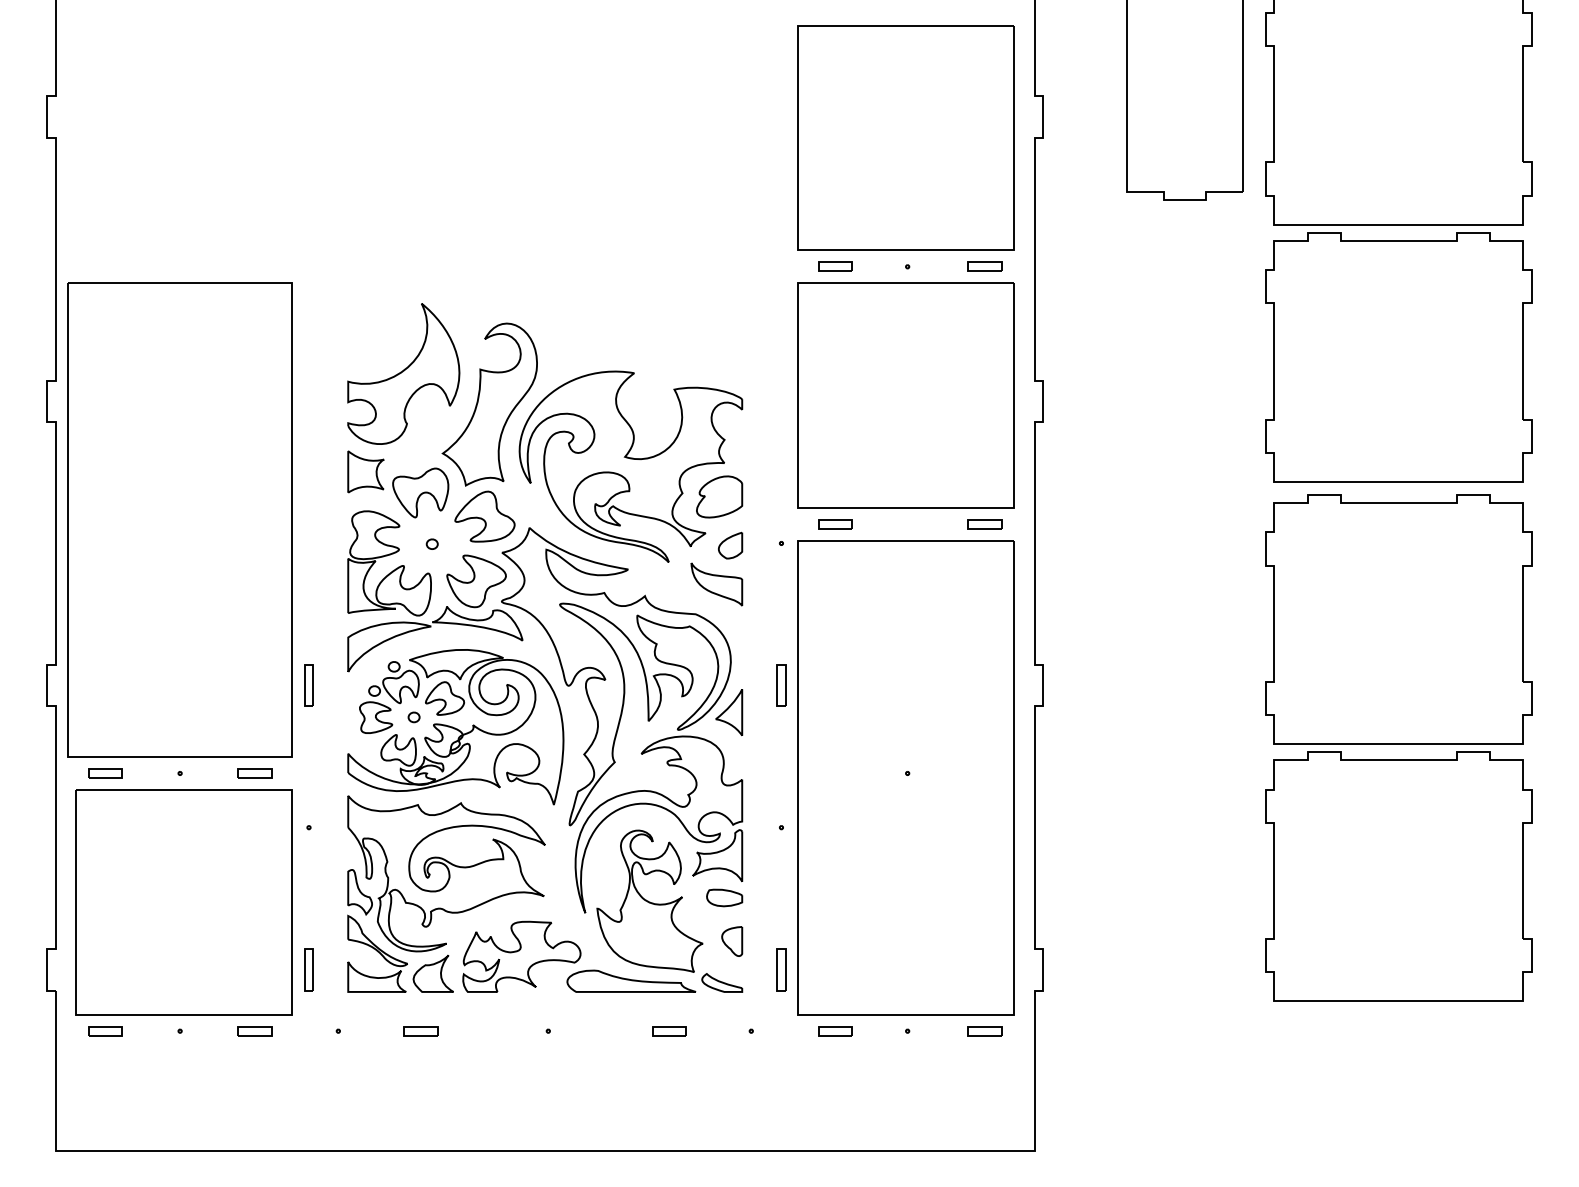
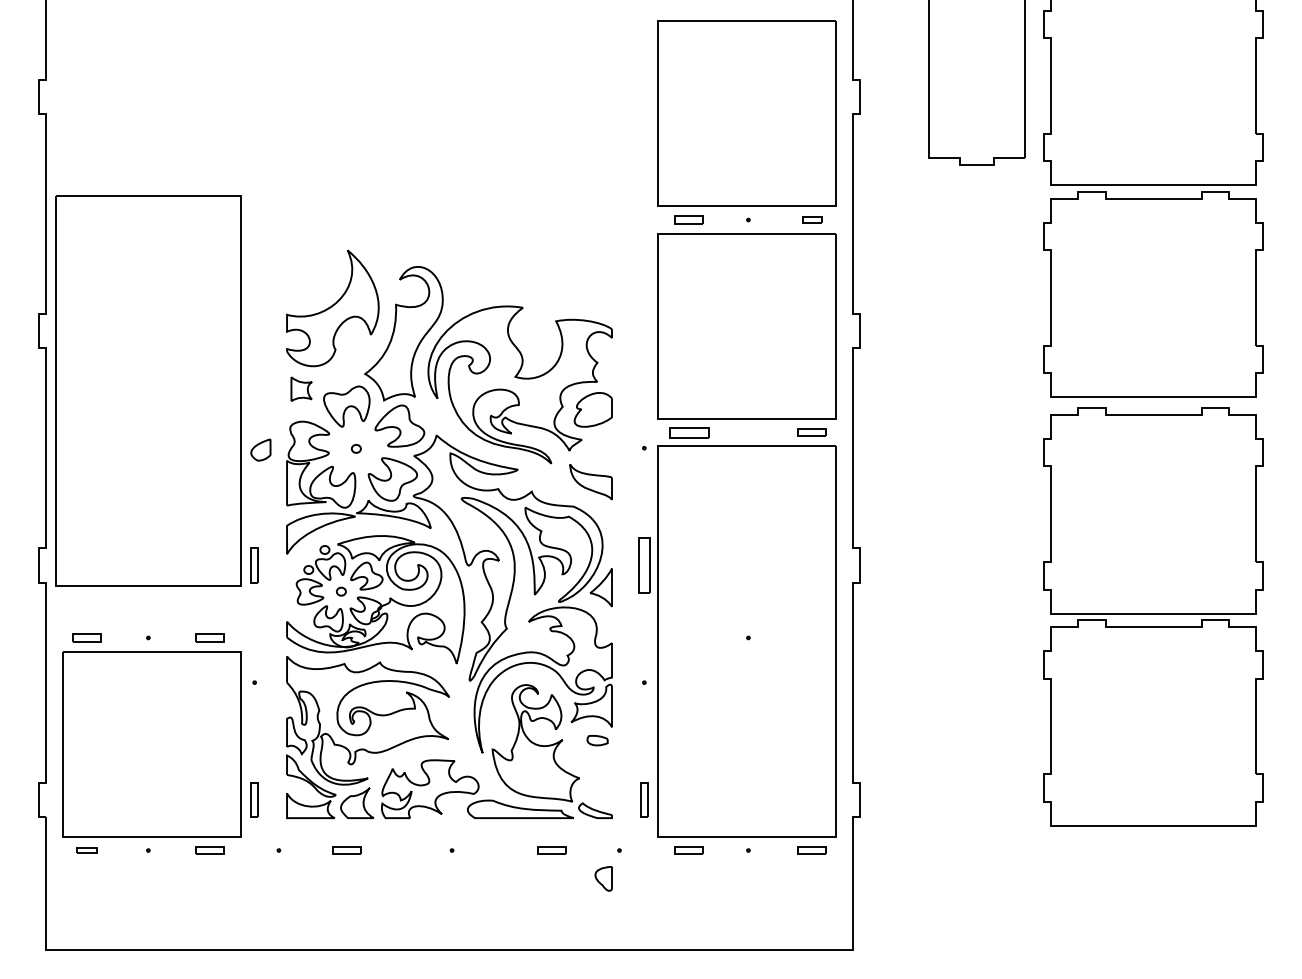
part: (984, 266) -> (811, 219), size x0.7
part: (365, 471) -> (301, 388), size x0.7
part: (179, 519) -> (147, 390), moved
part: (835, 524) -> (688, 432), size x1.4
part: (730, 545) -> (260, 449), moved
part: (781, 685) -> (644, 565), size x1.6
part: (724, 897) -> (597, 740), size x0.7
part: (732, 941) -> (603, 878), moved
part: (105, 1031) -> (86, 850), size x0.7

